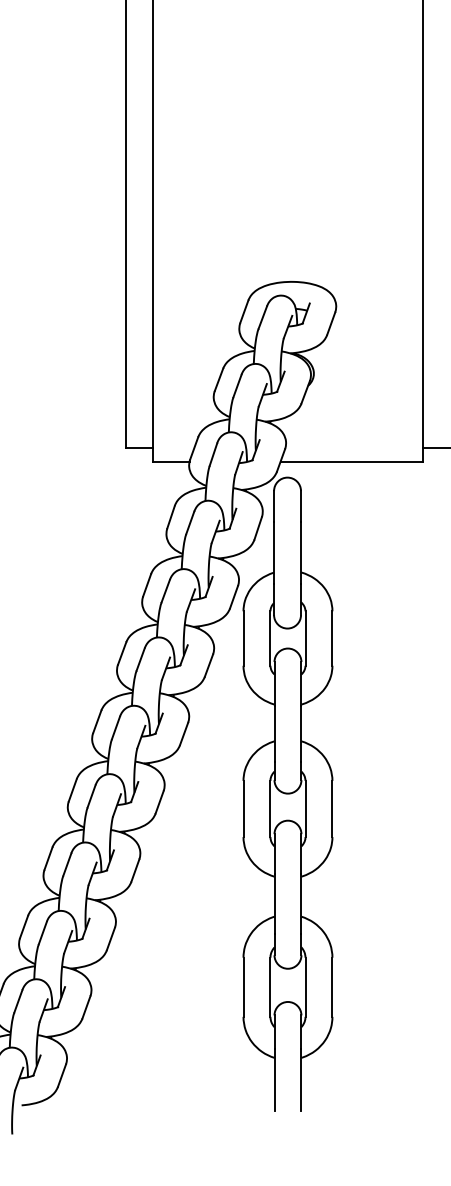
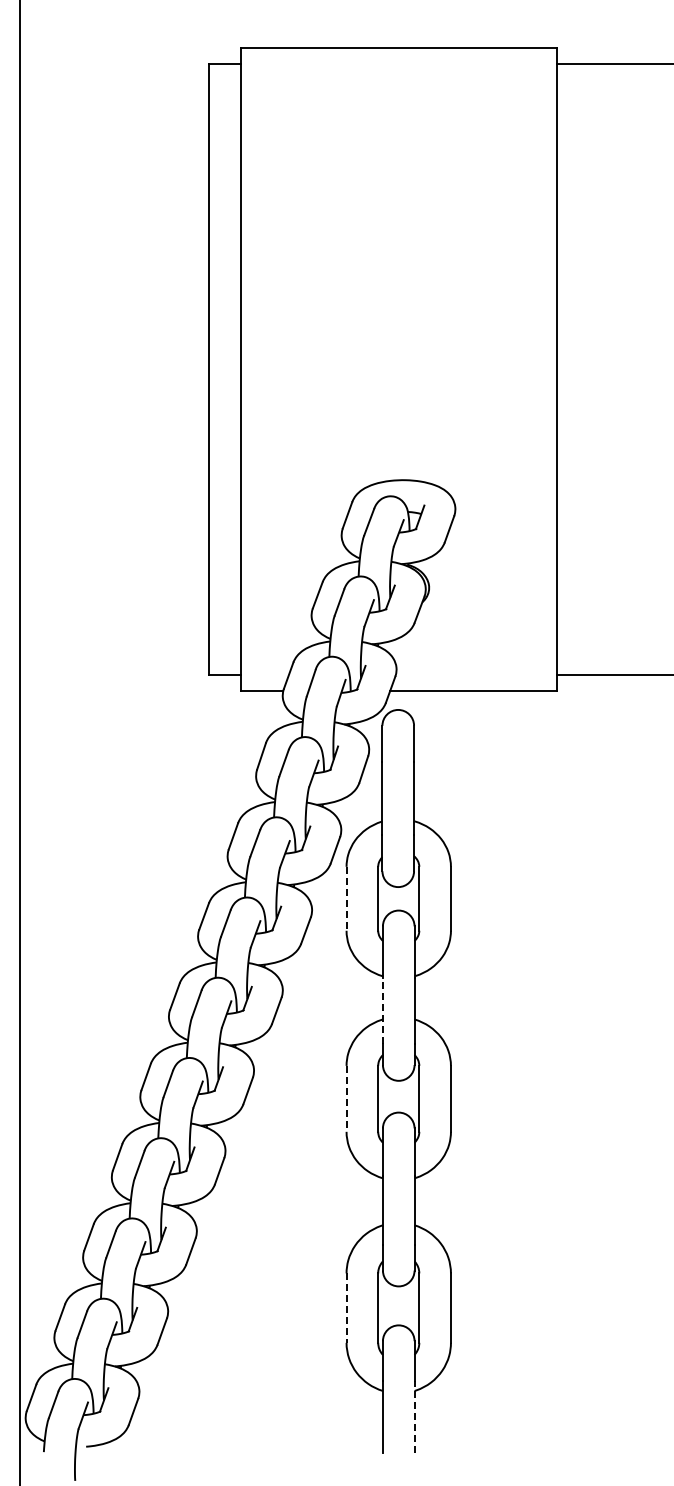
line: (243, 638) -> (346, 898), solid -> dashed
line: (274, 734) -> (382, 1011), solid -> dashed
line: (243, 808) -> (346, 1098), solid -> dashed
line: (243, 987) -> (346, 1308), solid -> dashed
line: (301, 1079) -> (414, 1416), solid -> dashed

